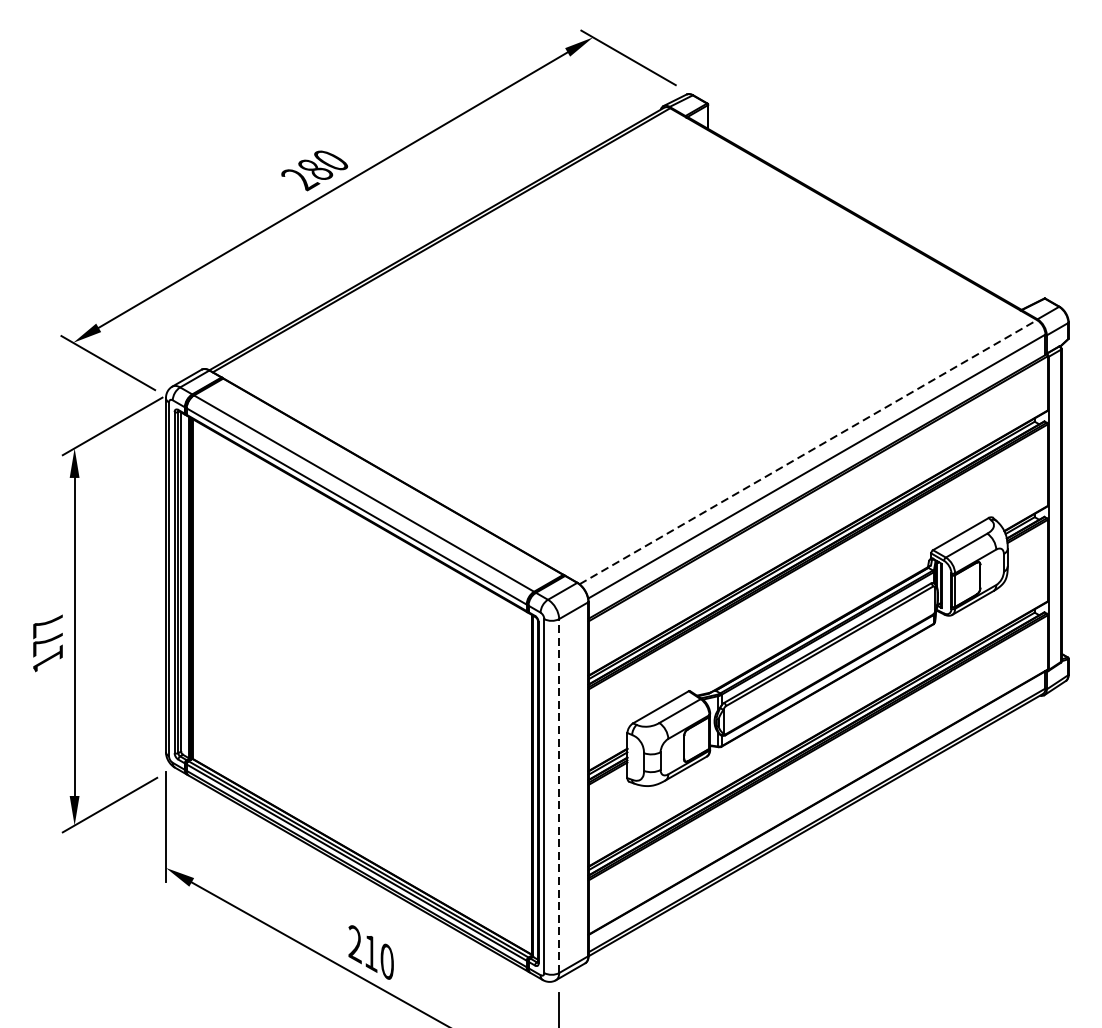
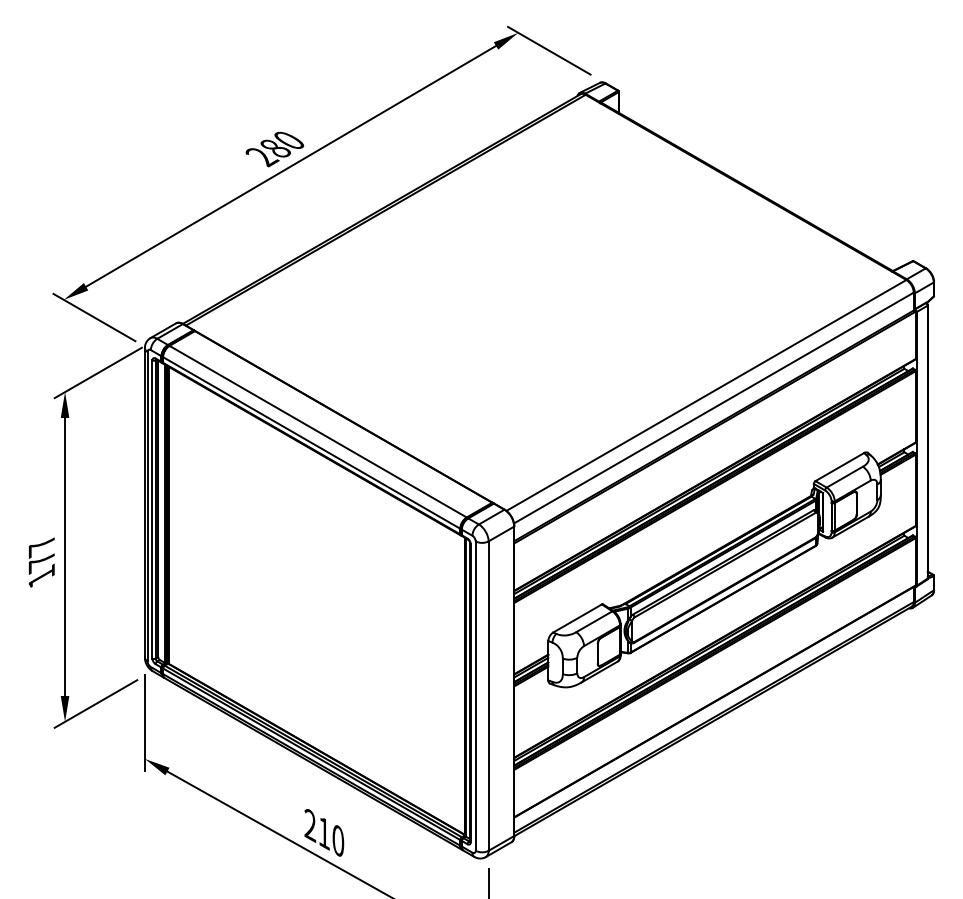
line: (808, 452) -> (706, 395), dashed -> solid
line: (559, 796) -> (488, 696), dashed -> solid

